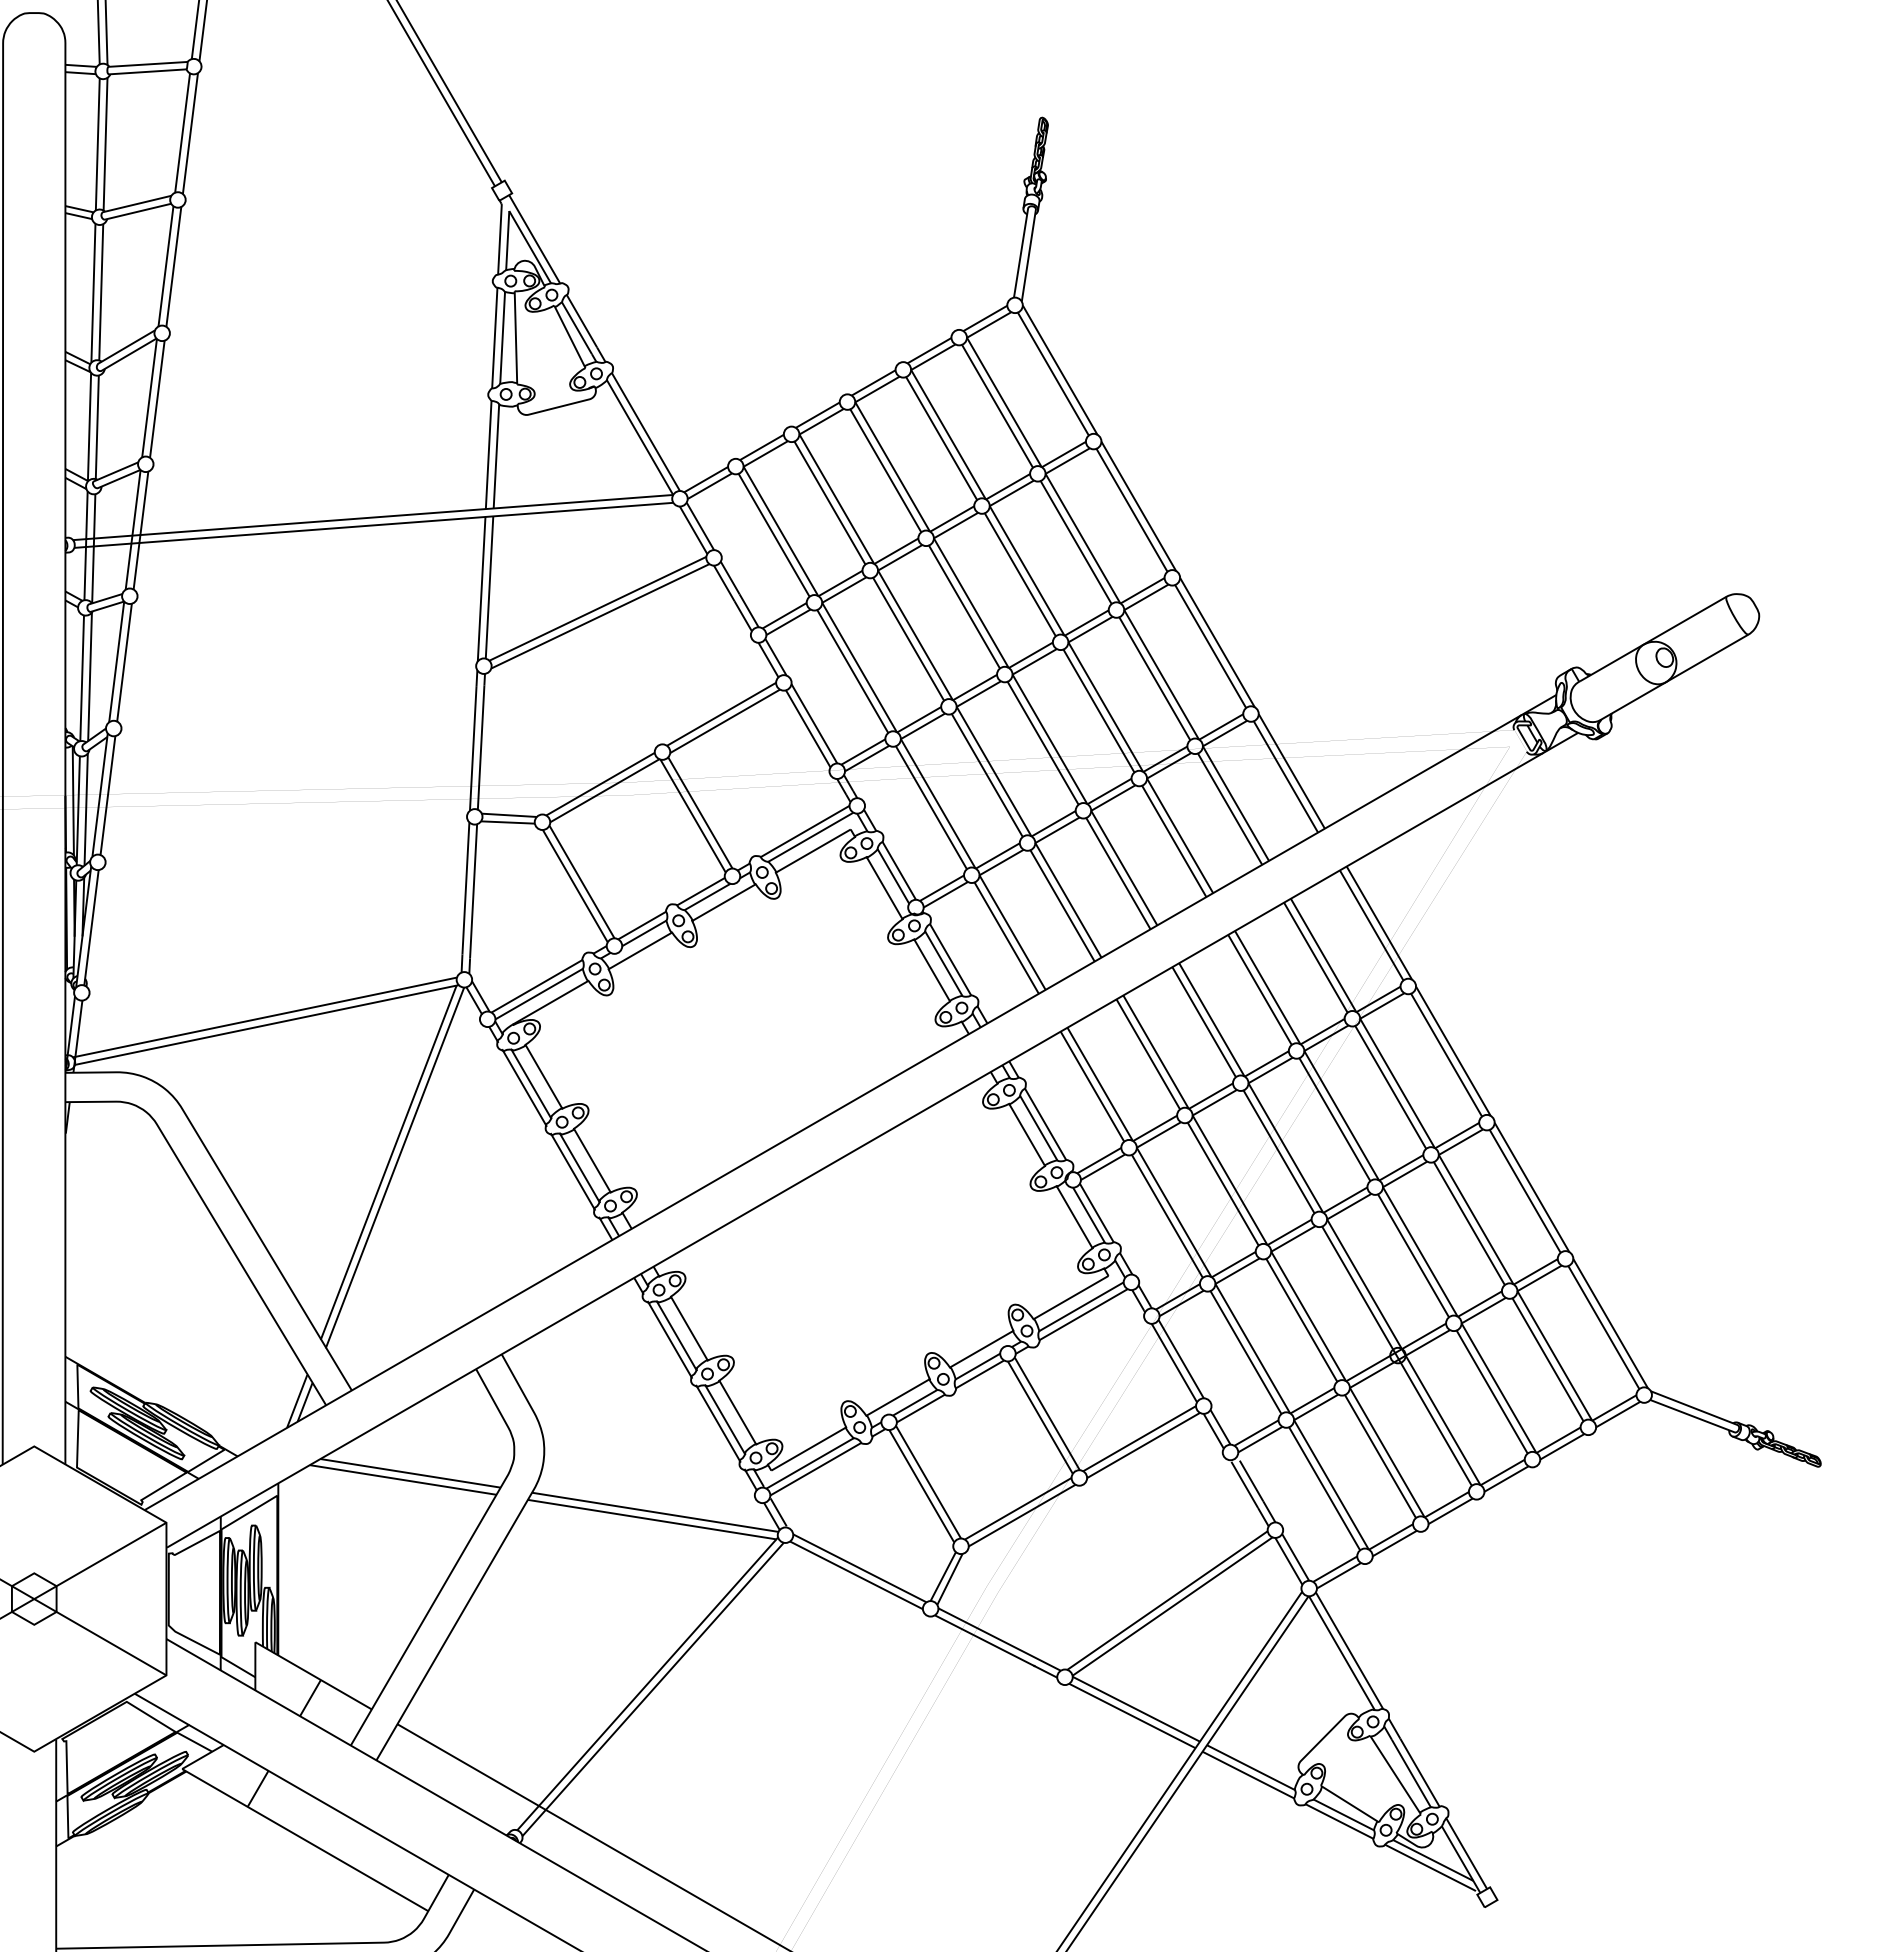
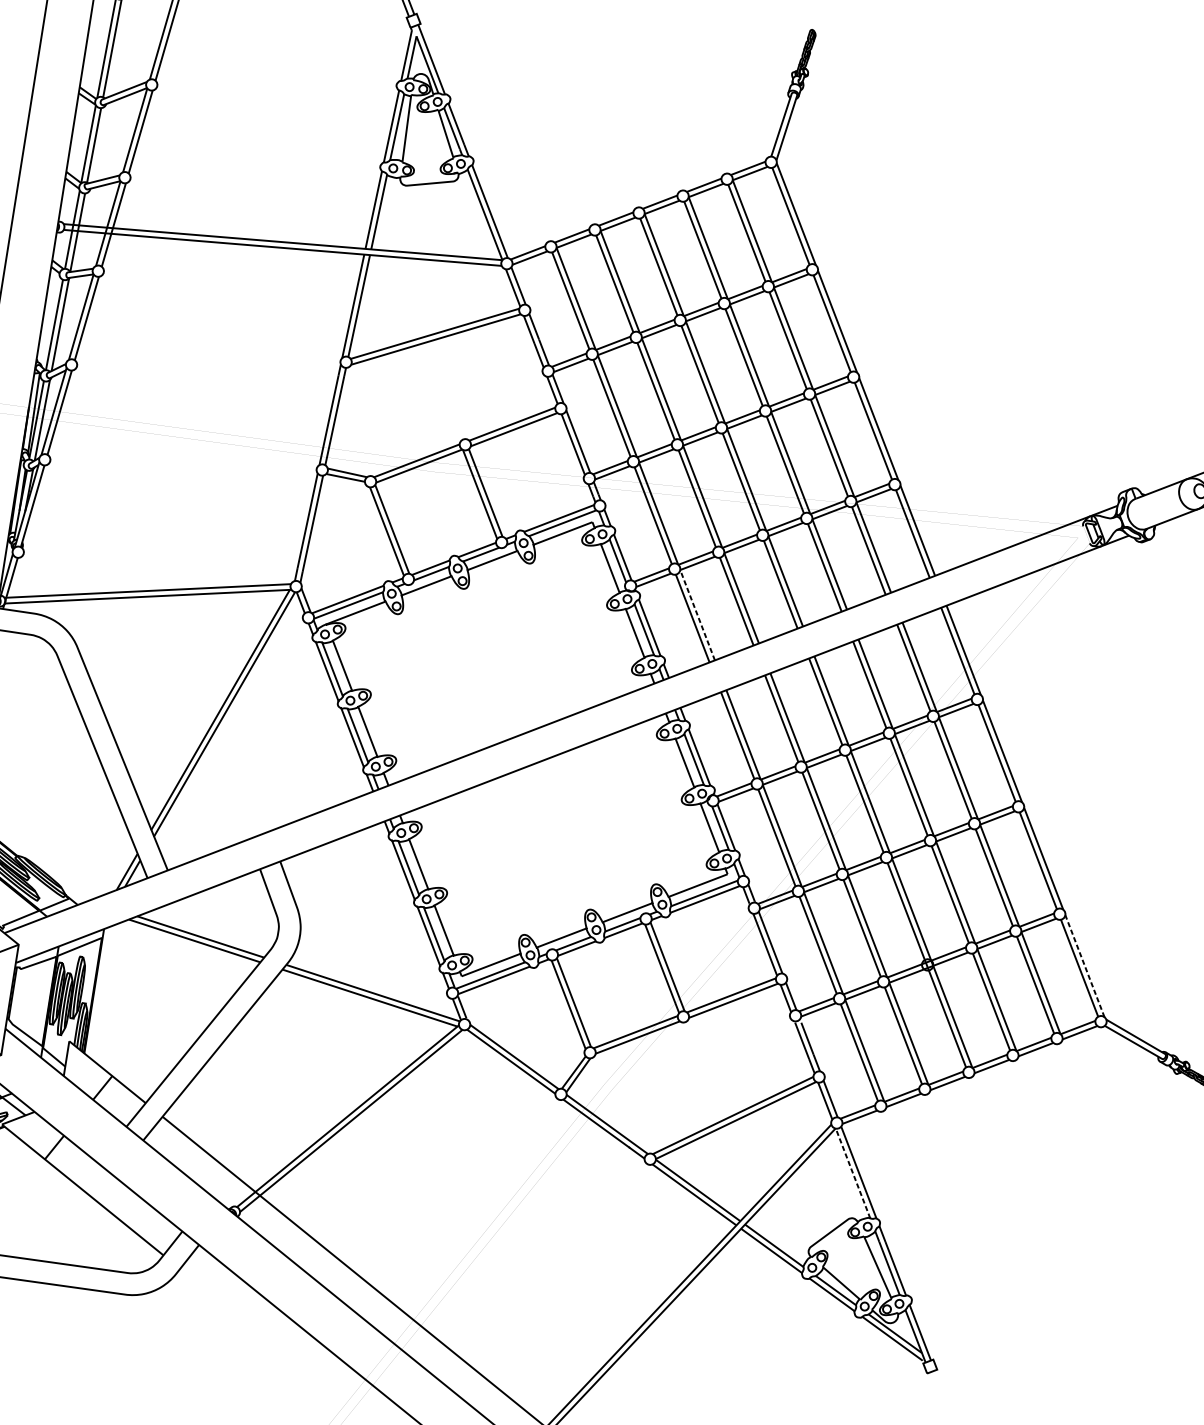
line: (1012, 932) -> (697, 615), solid -> dashed
line: (1610, 1323) -> (1084, 966), solid -> dashed
line: (1341, 1653) -> (852, 1173), solid -> dashed

